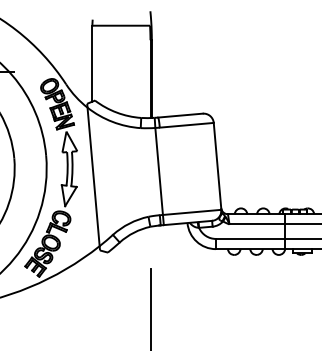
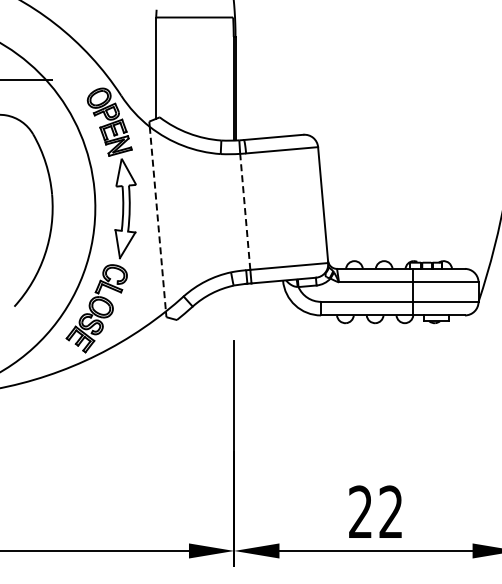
line: (159, 171) -> (245, 211), solid -> dashed
line: (93, 177) -> (157, 219), solid -> dashed

